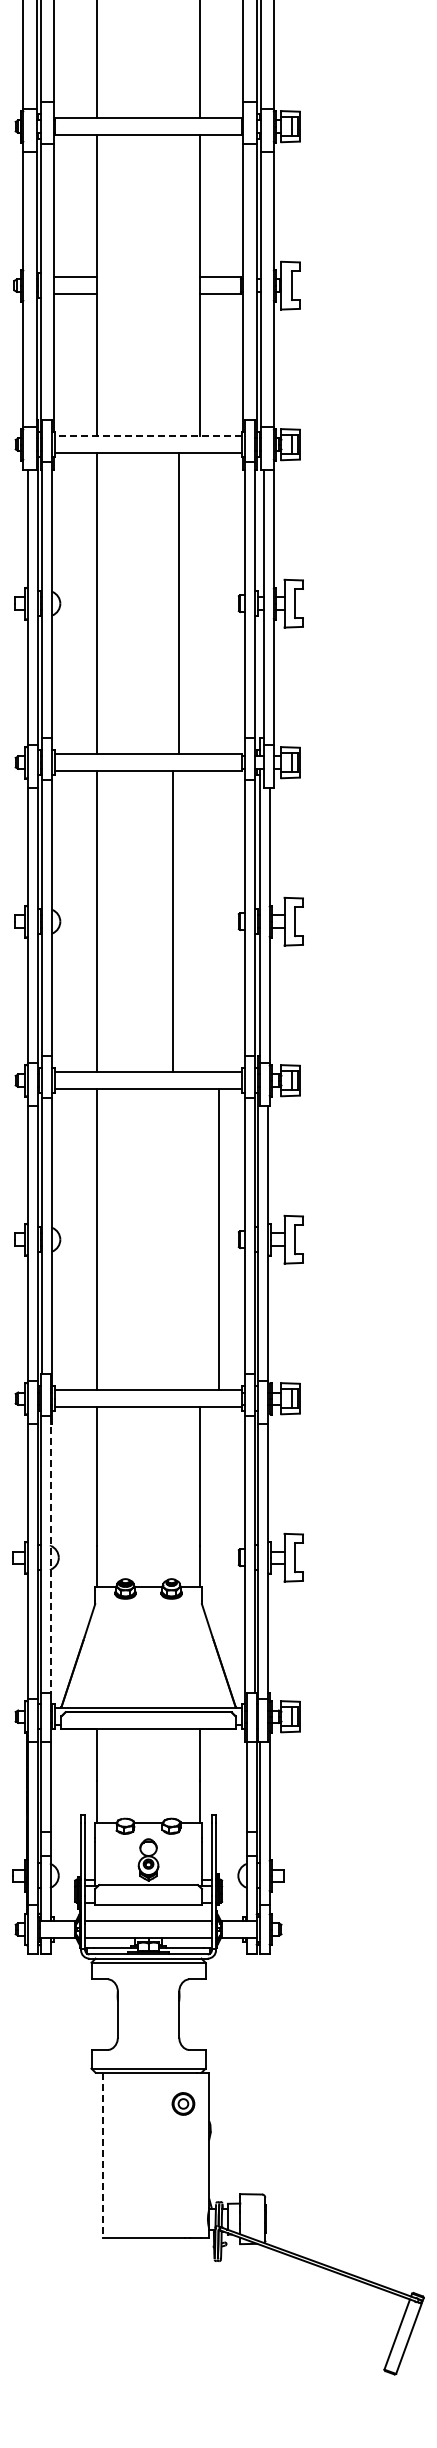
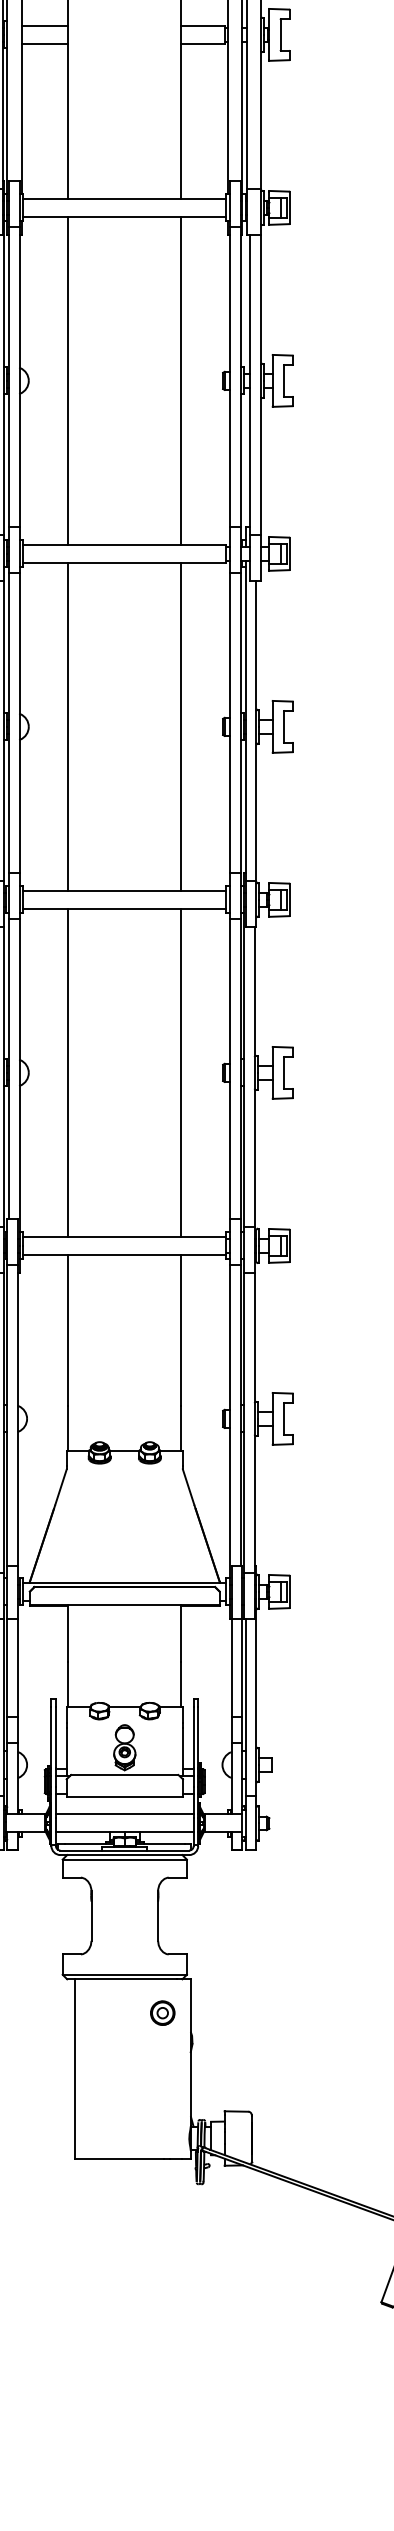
line: (148, 436) -> (124, 198), dashed -> solid
line: (179, 603) -> (181, 380), moved
line: (173, 921) -> (181, 726), moved
line: (219, 1239) -> (181, 1072), moved
line: (50, 1555) -> (18, 1416), dashed -> solid
line: (102, 2155) -> (74, 2069), dashed -> solid

